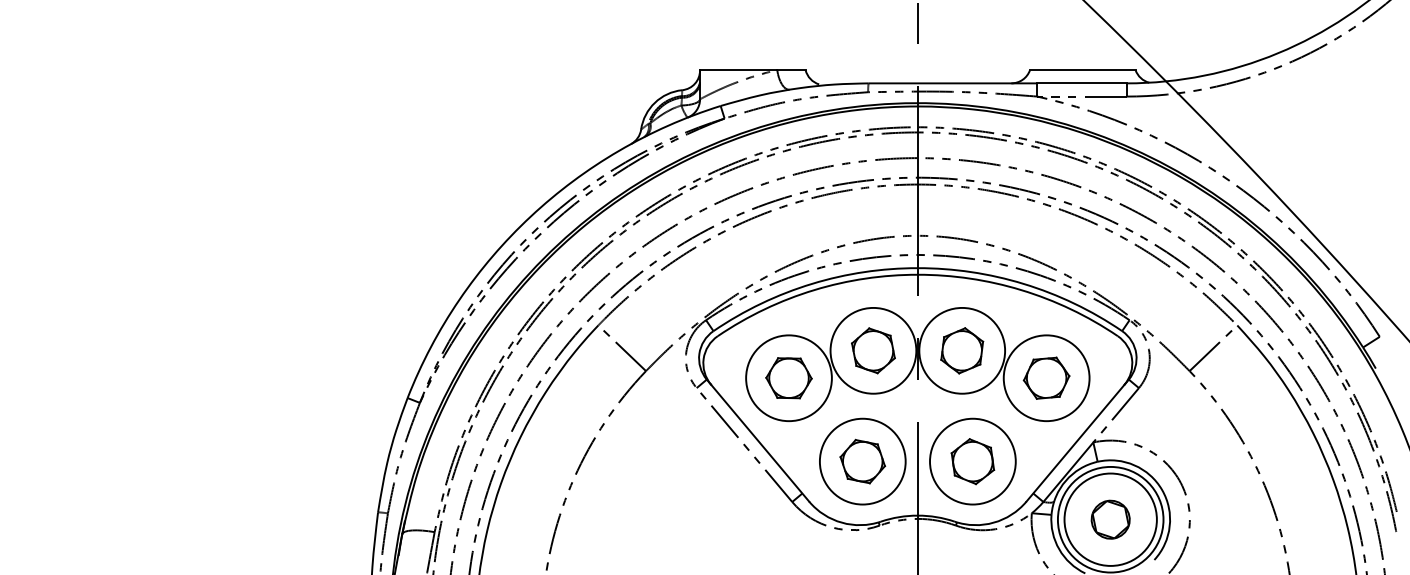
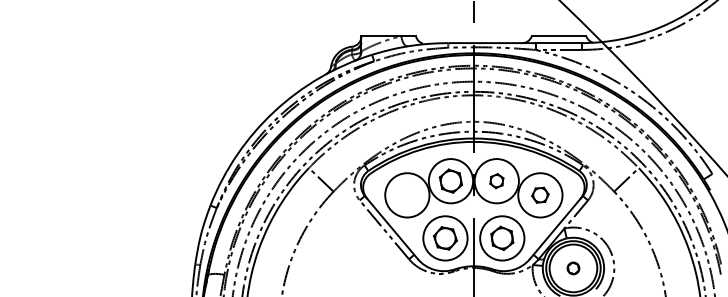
part: (961, 349) -> (496, 180), size x0.6
part: (1046, 376) -> (540, 194), size x0.7
part: (789, 378) -> (407, 195), removed
part: (1110, 519) -> (573, 268), size x0.6

